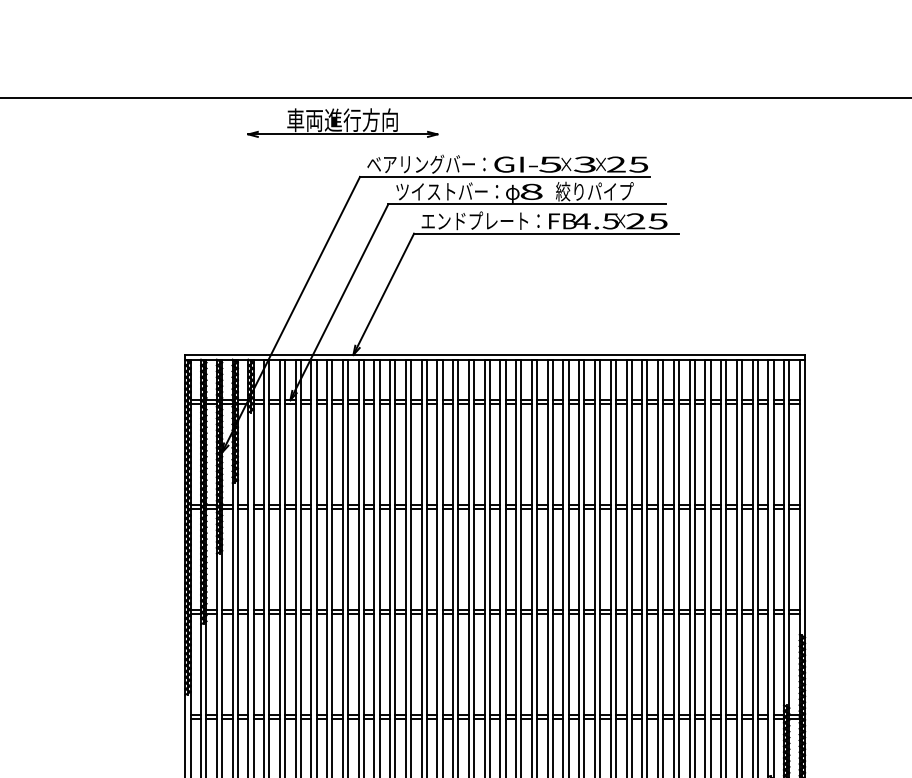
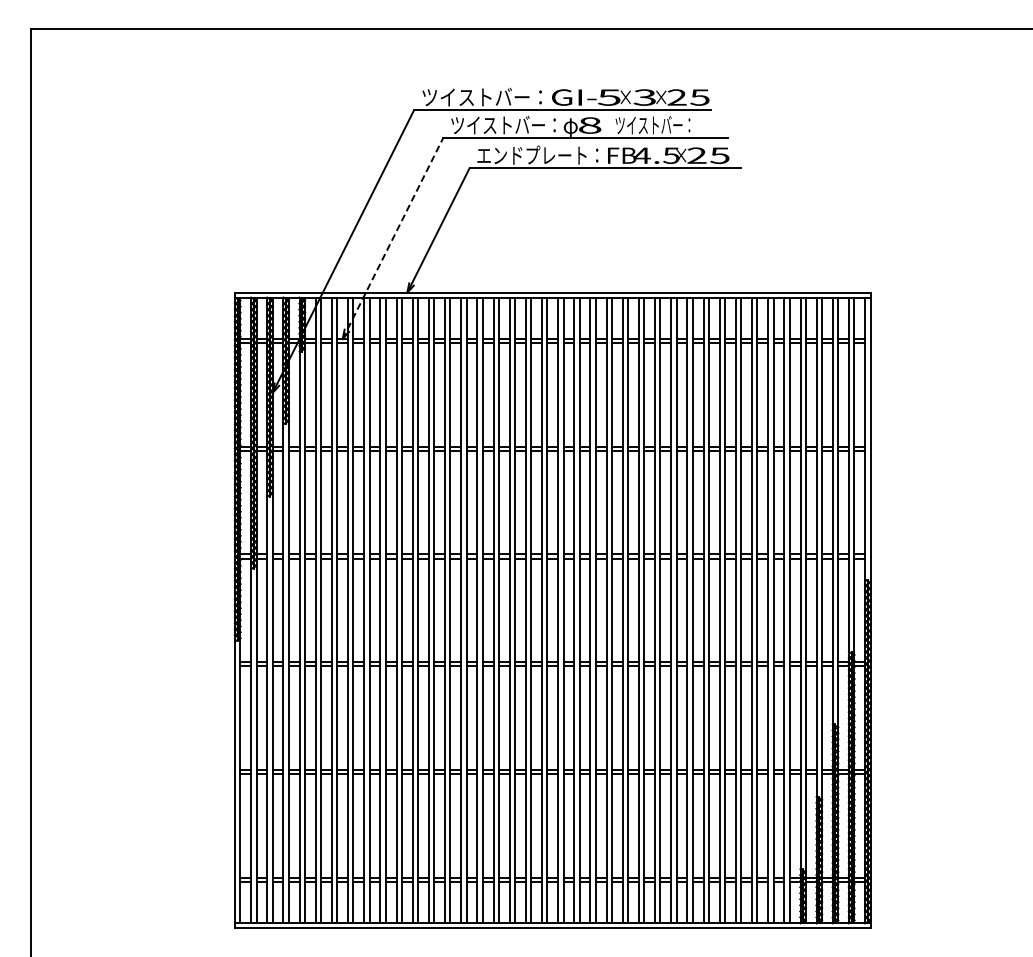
part: (342, 122) -> (396, 54), removed
text: (425, 163) -> (481, 96), ベアリングバー： -> ツイストバー：
text: (594, 191) -> (654, 125), 絞りパイプ -> ツイストバー：
line: (339, 302) -> (393, 238), solid -> dashed

